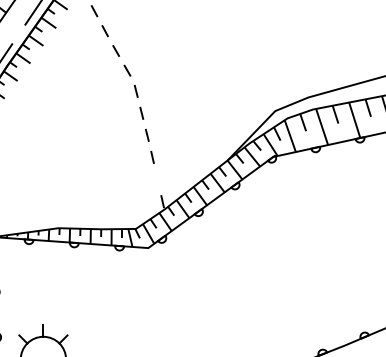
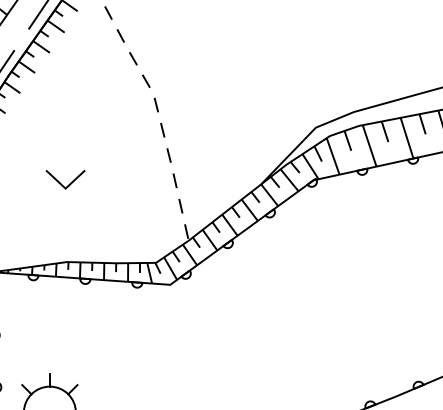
line: (53, 159) -> (61, 183), added
line: (157, 179) -> (180, 206), added

